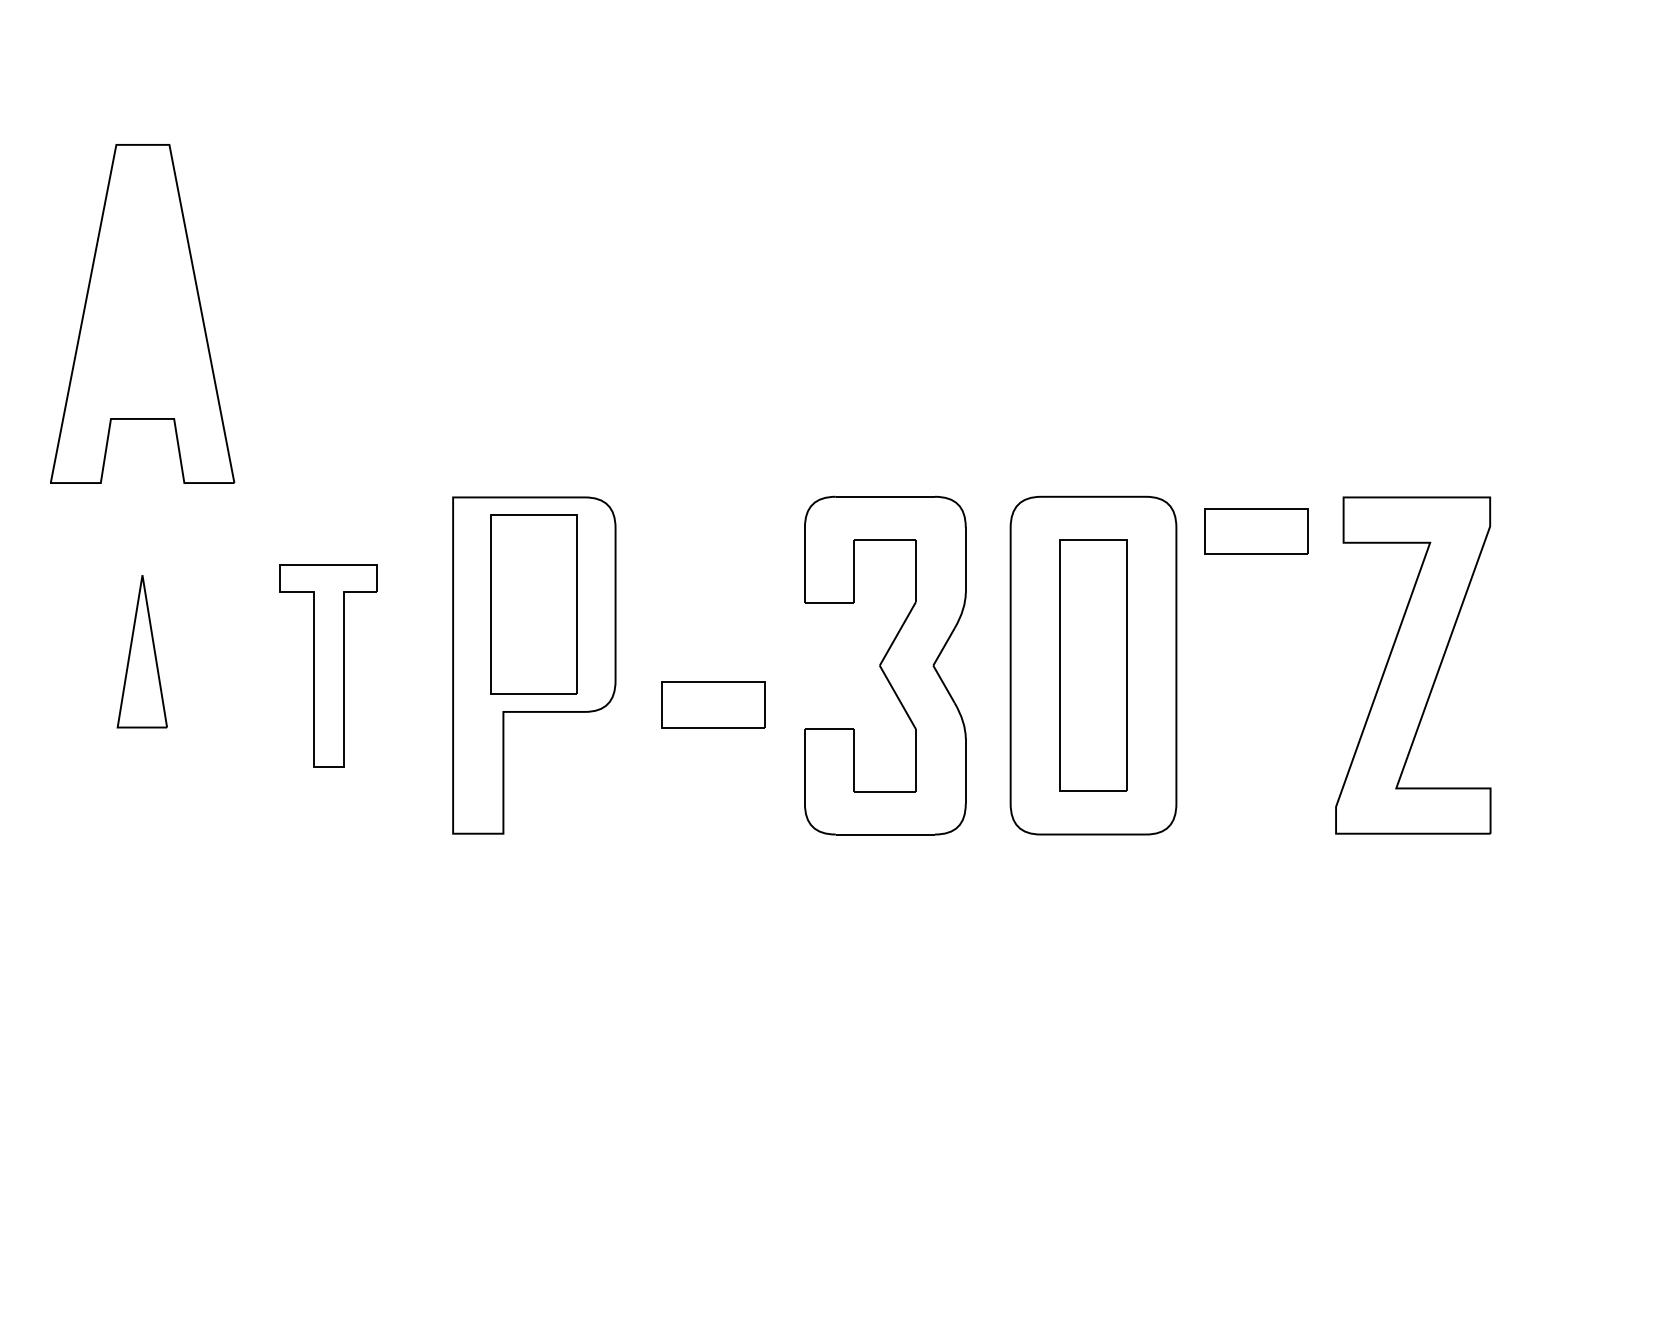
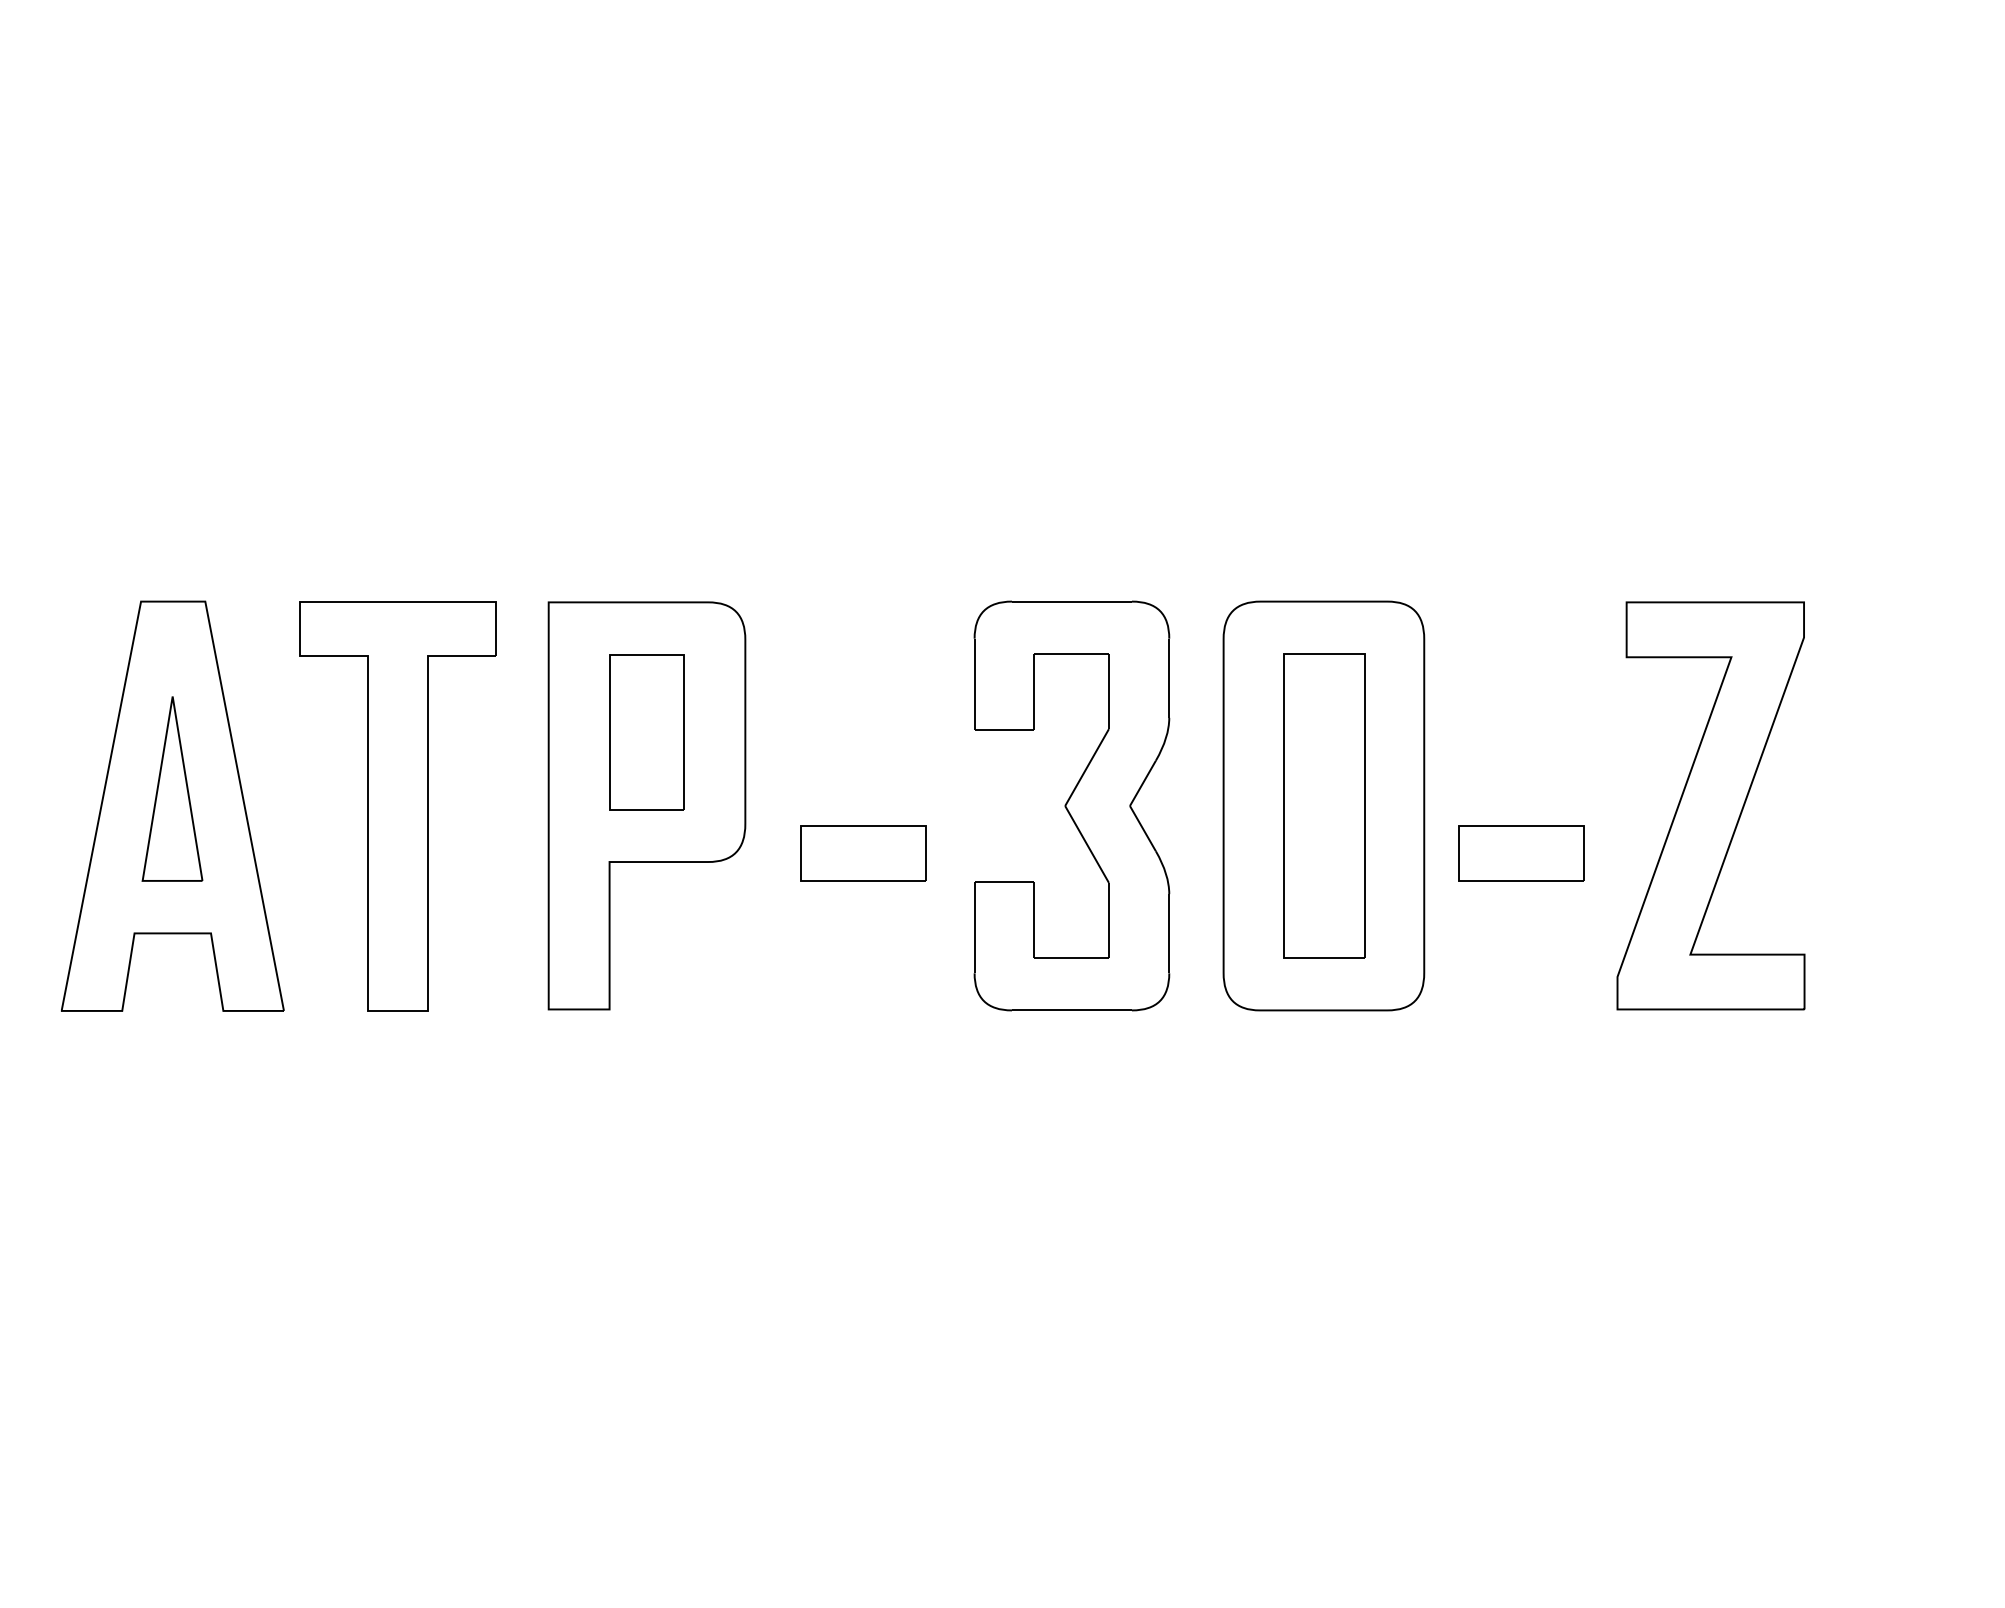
part: (142, 313) -> (172, 805), moved
part: (1256, 531) -> (1521, 853), moved
part: (533, 604) -> (646, 732), size x0.71
part: (328, 666) -> (397, 806), size x1.67

